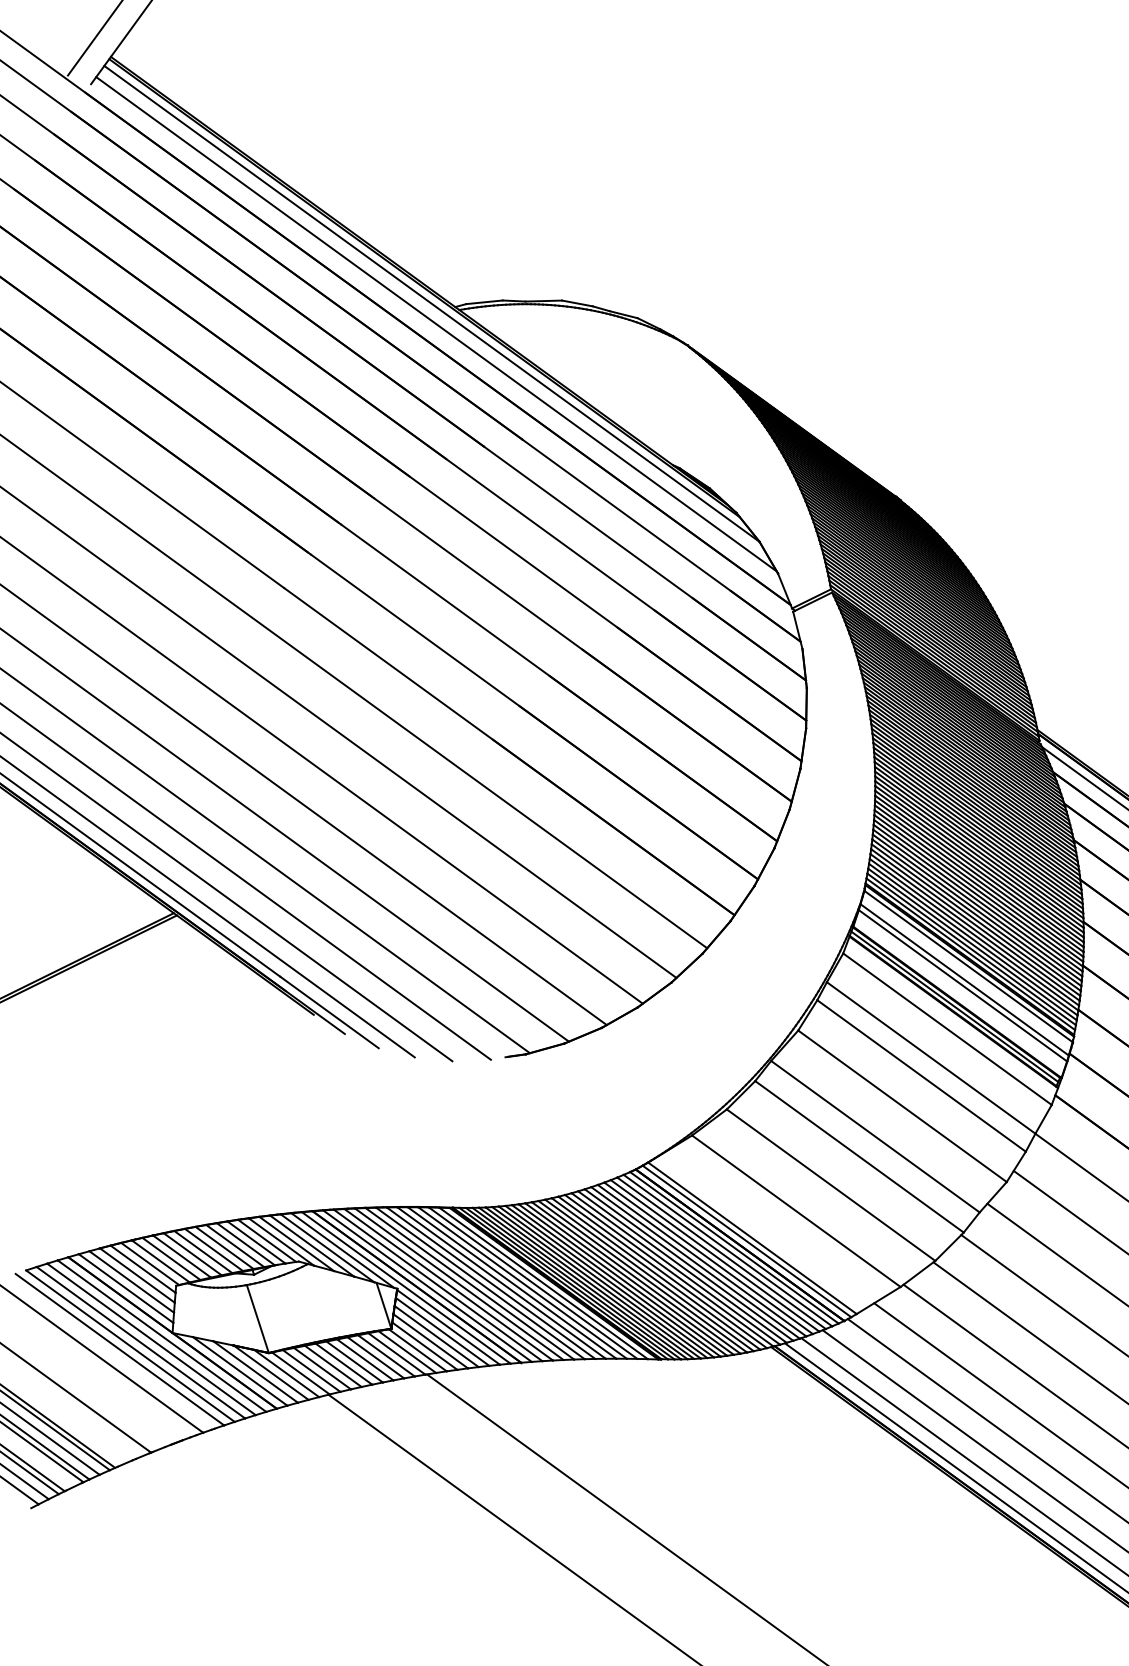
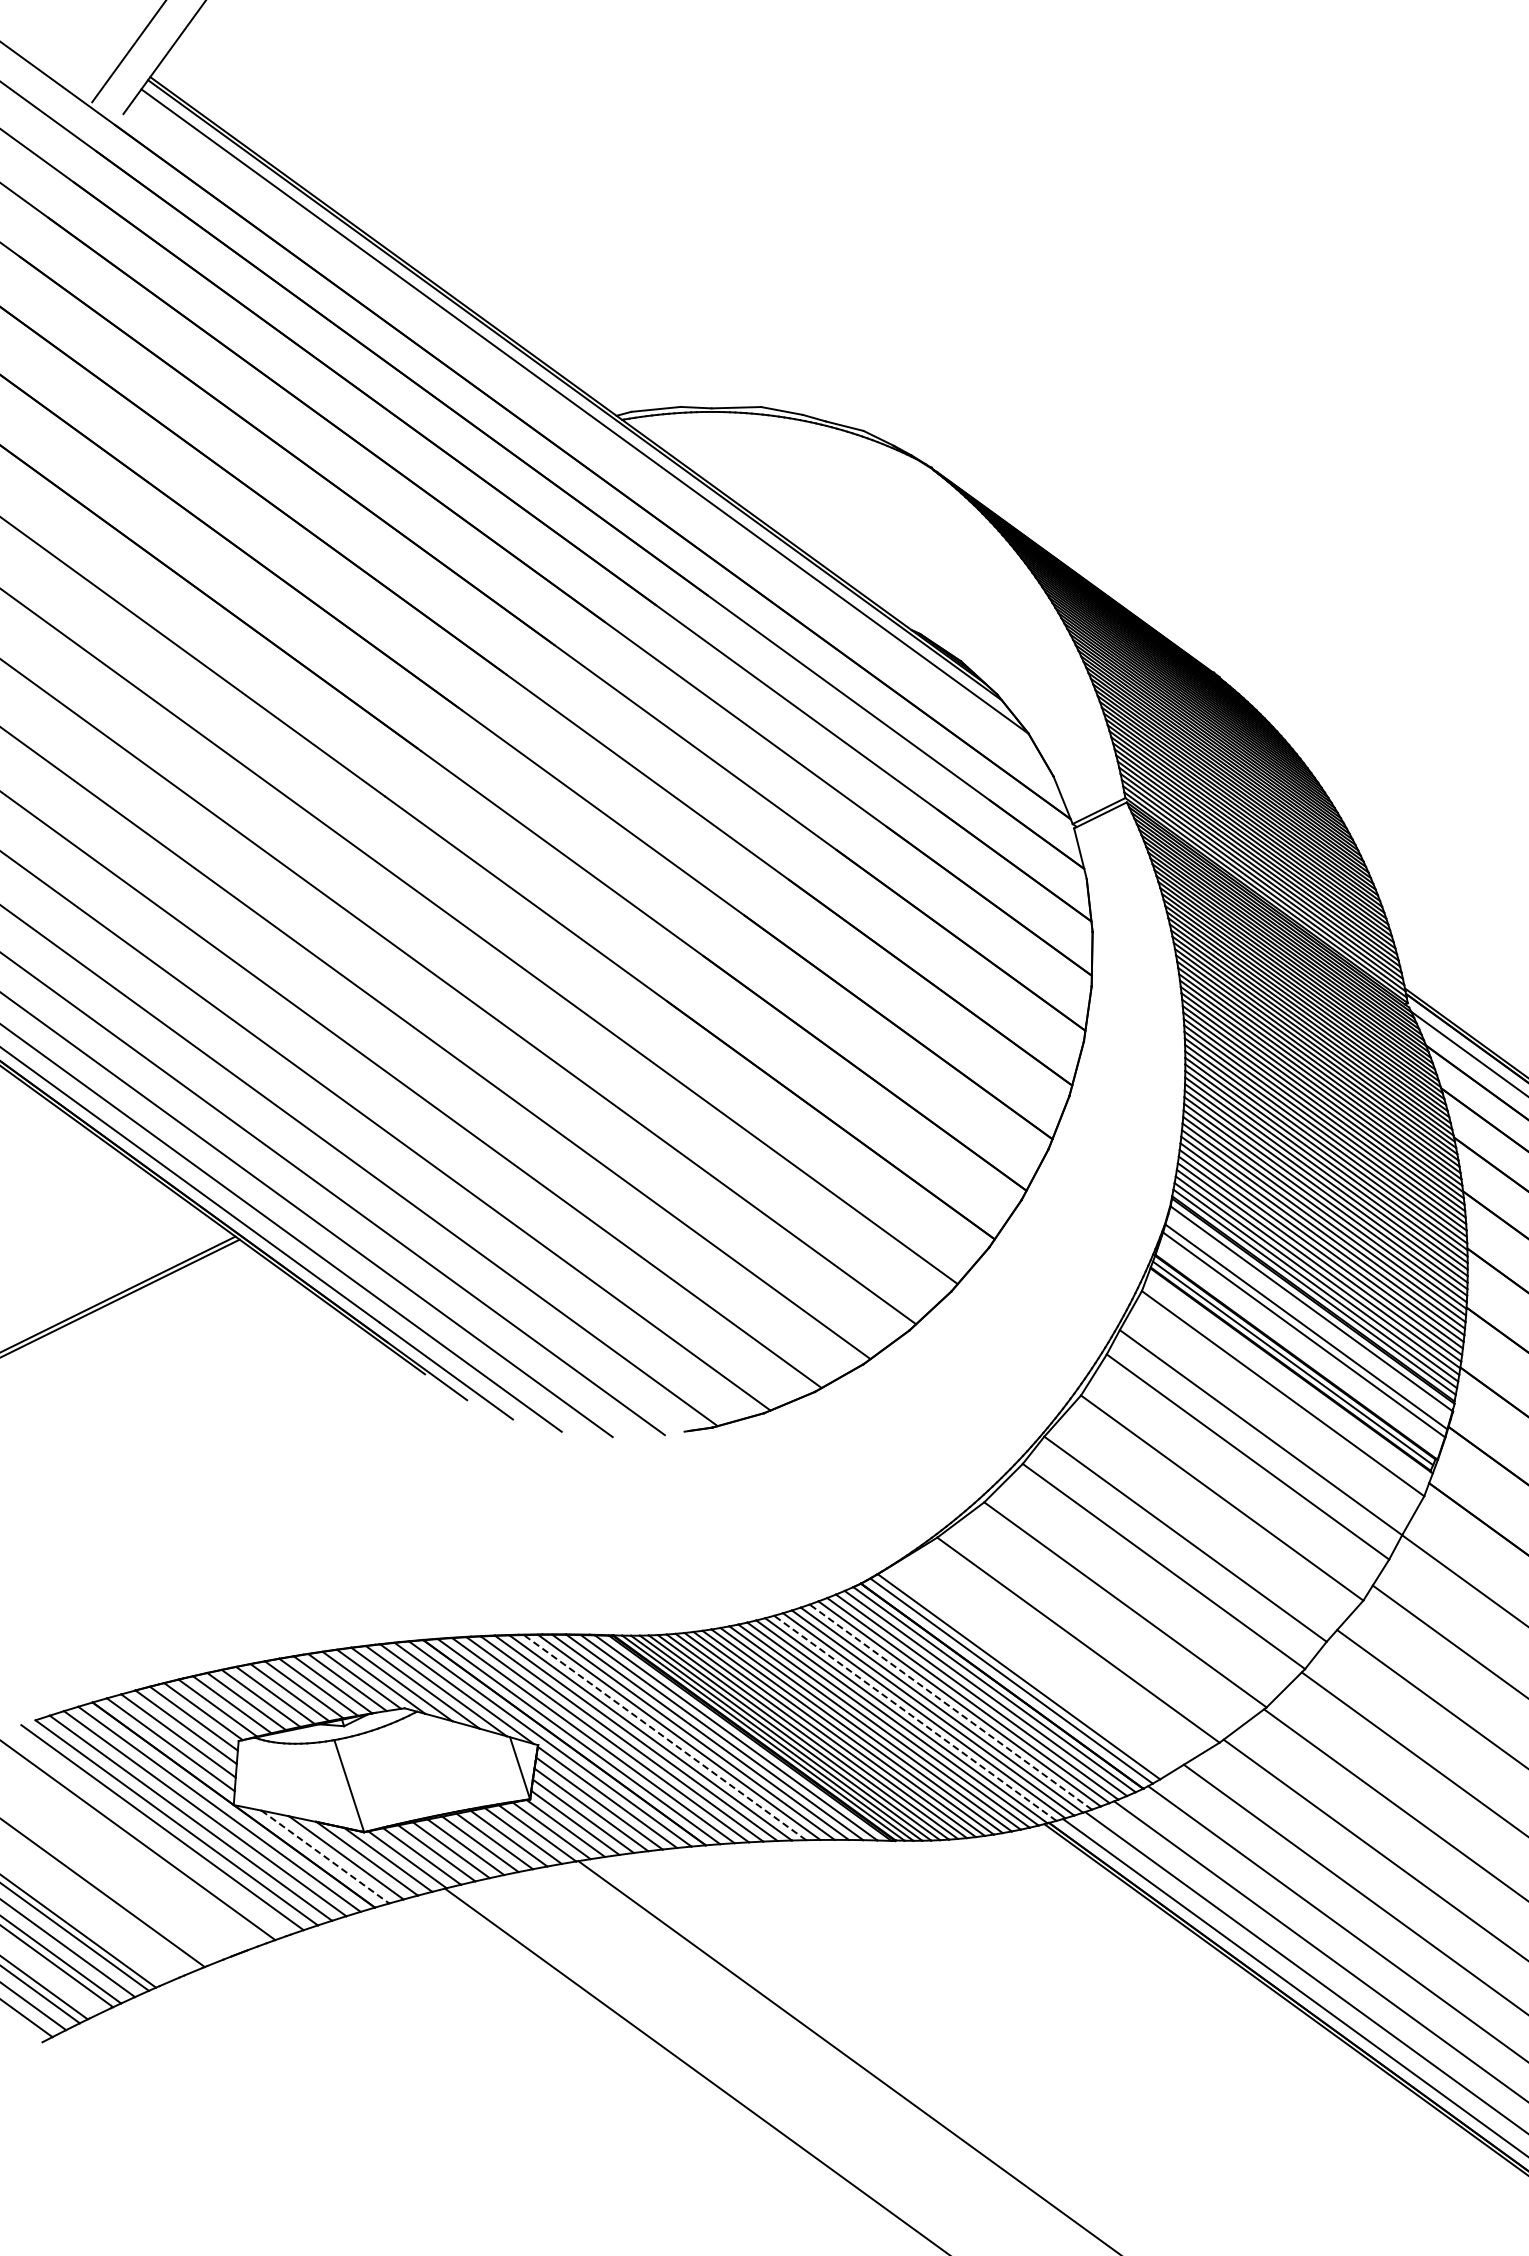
line: (436, 323) -> (590, 438), removed
line: (701, 1260) -> (950, 1706), solid -> dashed
line: (675, 1269) -> (914, 1718), solid -> dashed
line: (490, 1283) -> (664, 1737), solid -> dashed
line: (240, 1371) -> (325, 1857), solid -> dashed

